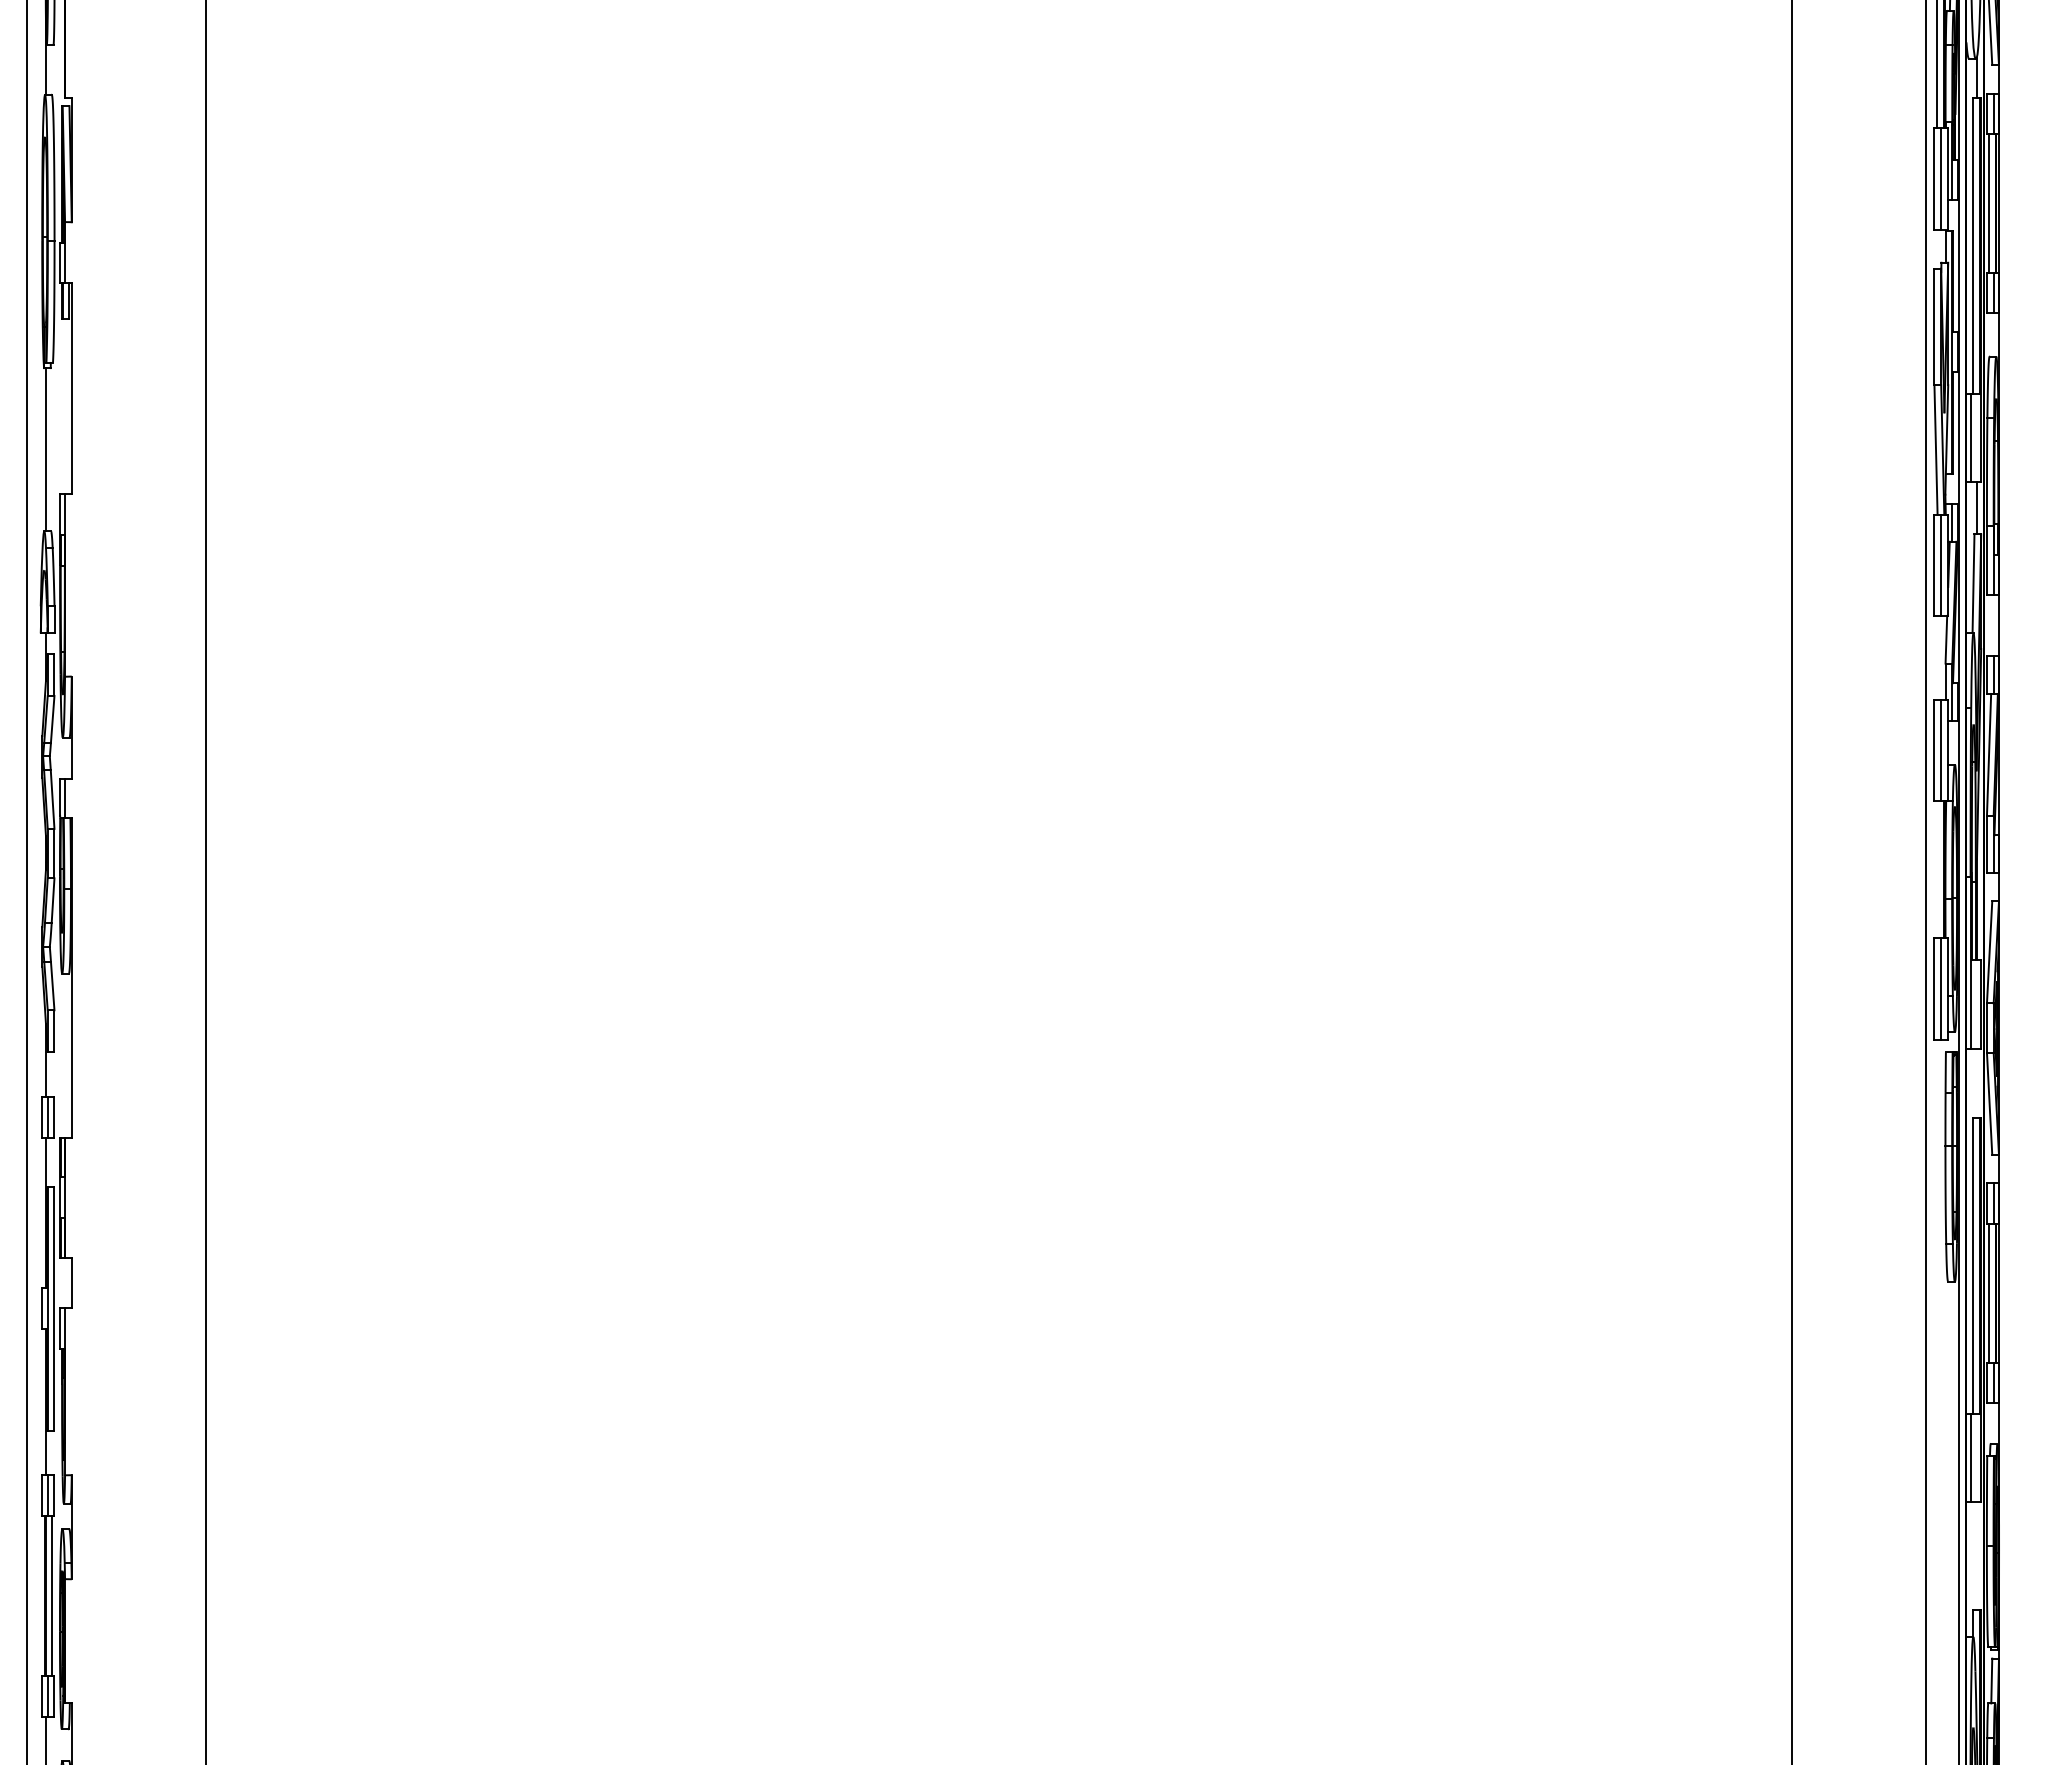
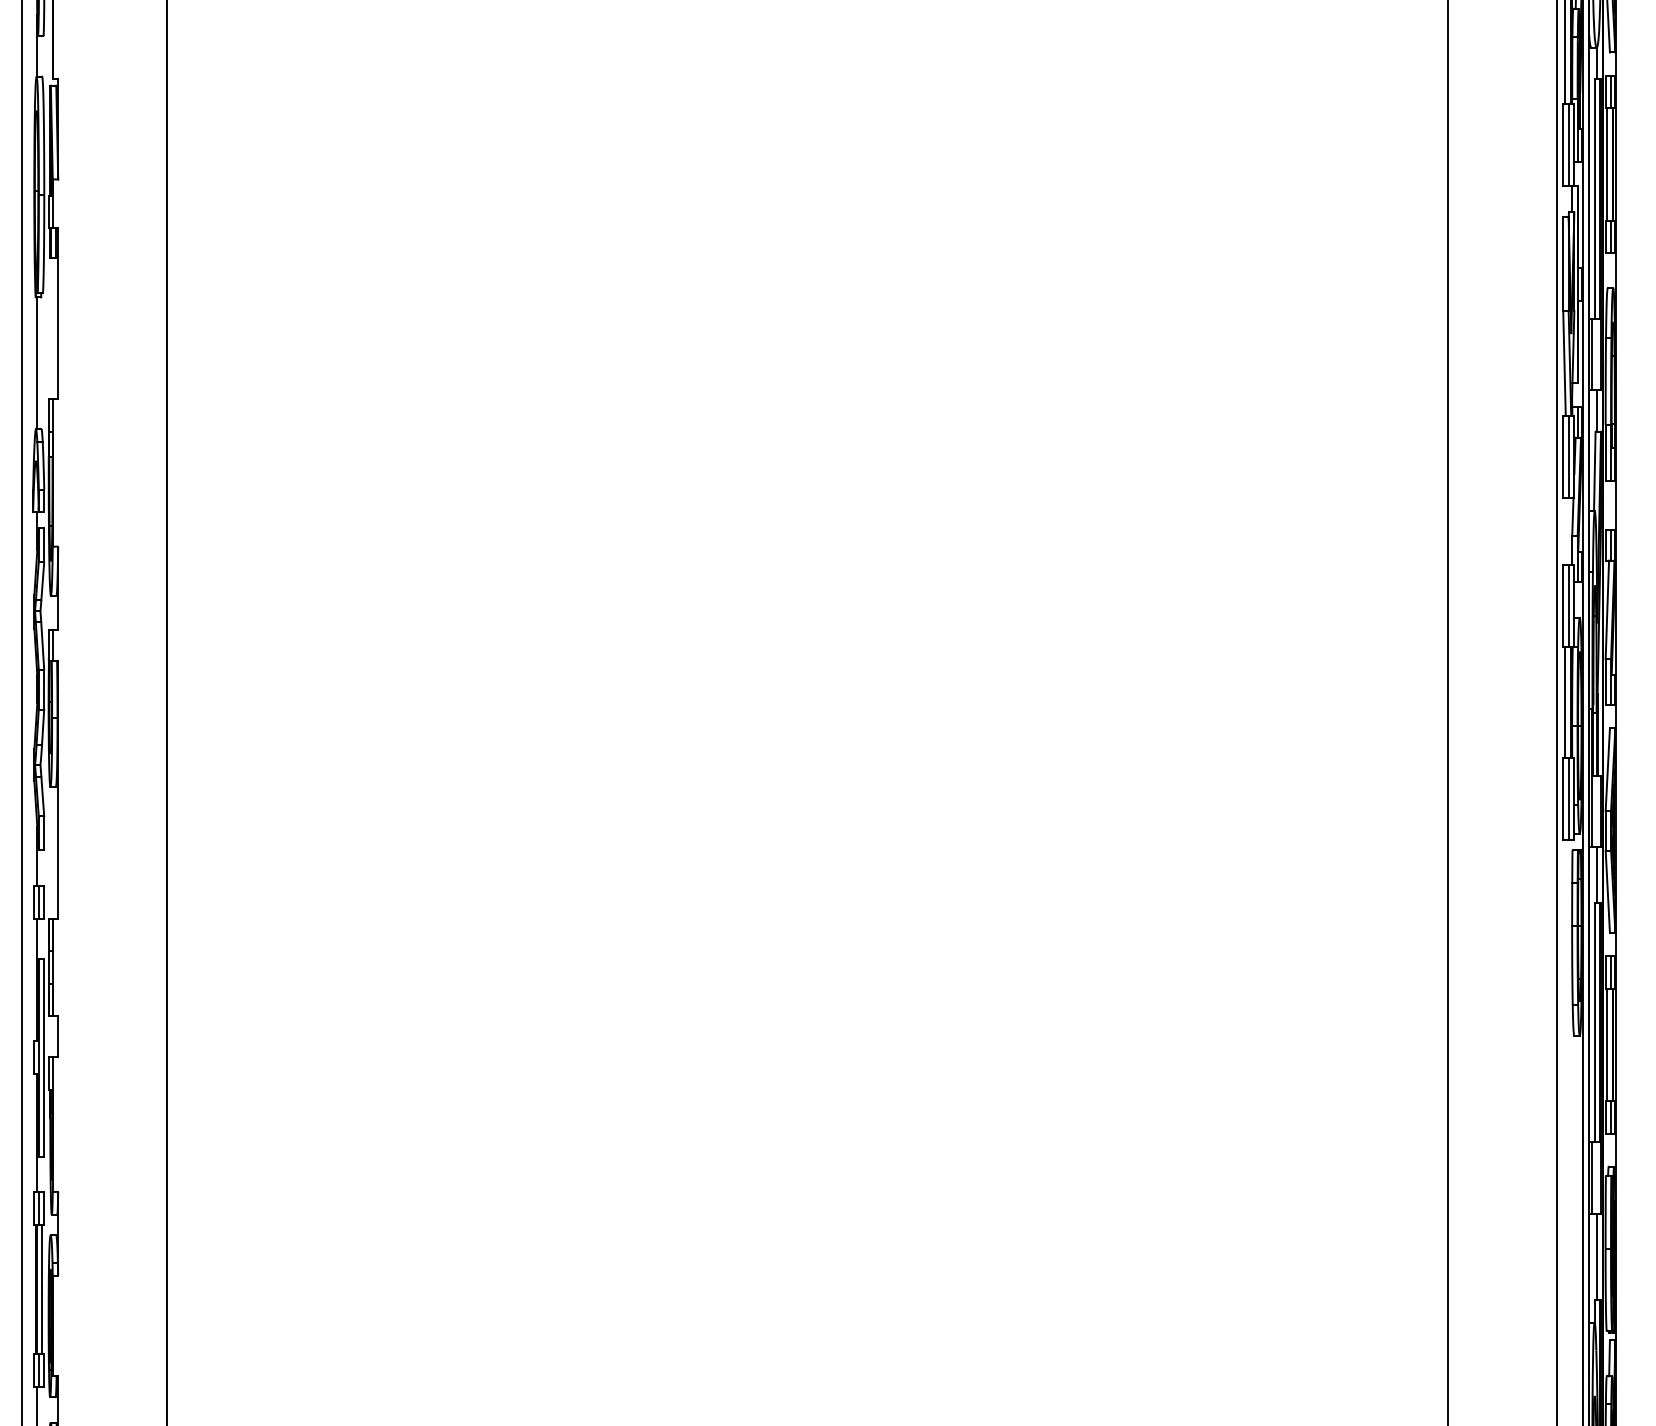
line: (1937, 869) -> (1565, 702), added
line: (1976, 1083) -> (1597, 875), added
line: (1976, 1555) -> (1597, 1256), added

